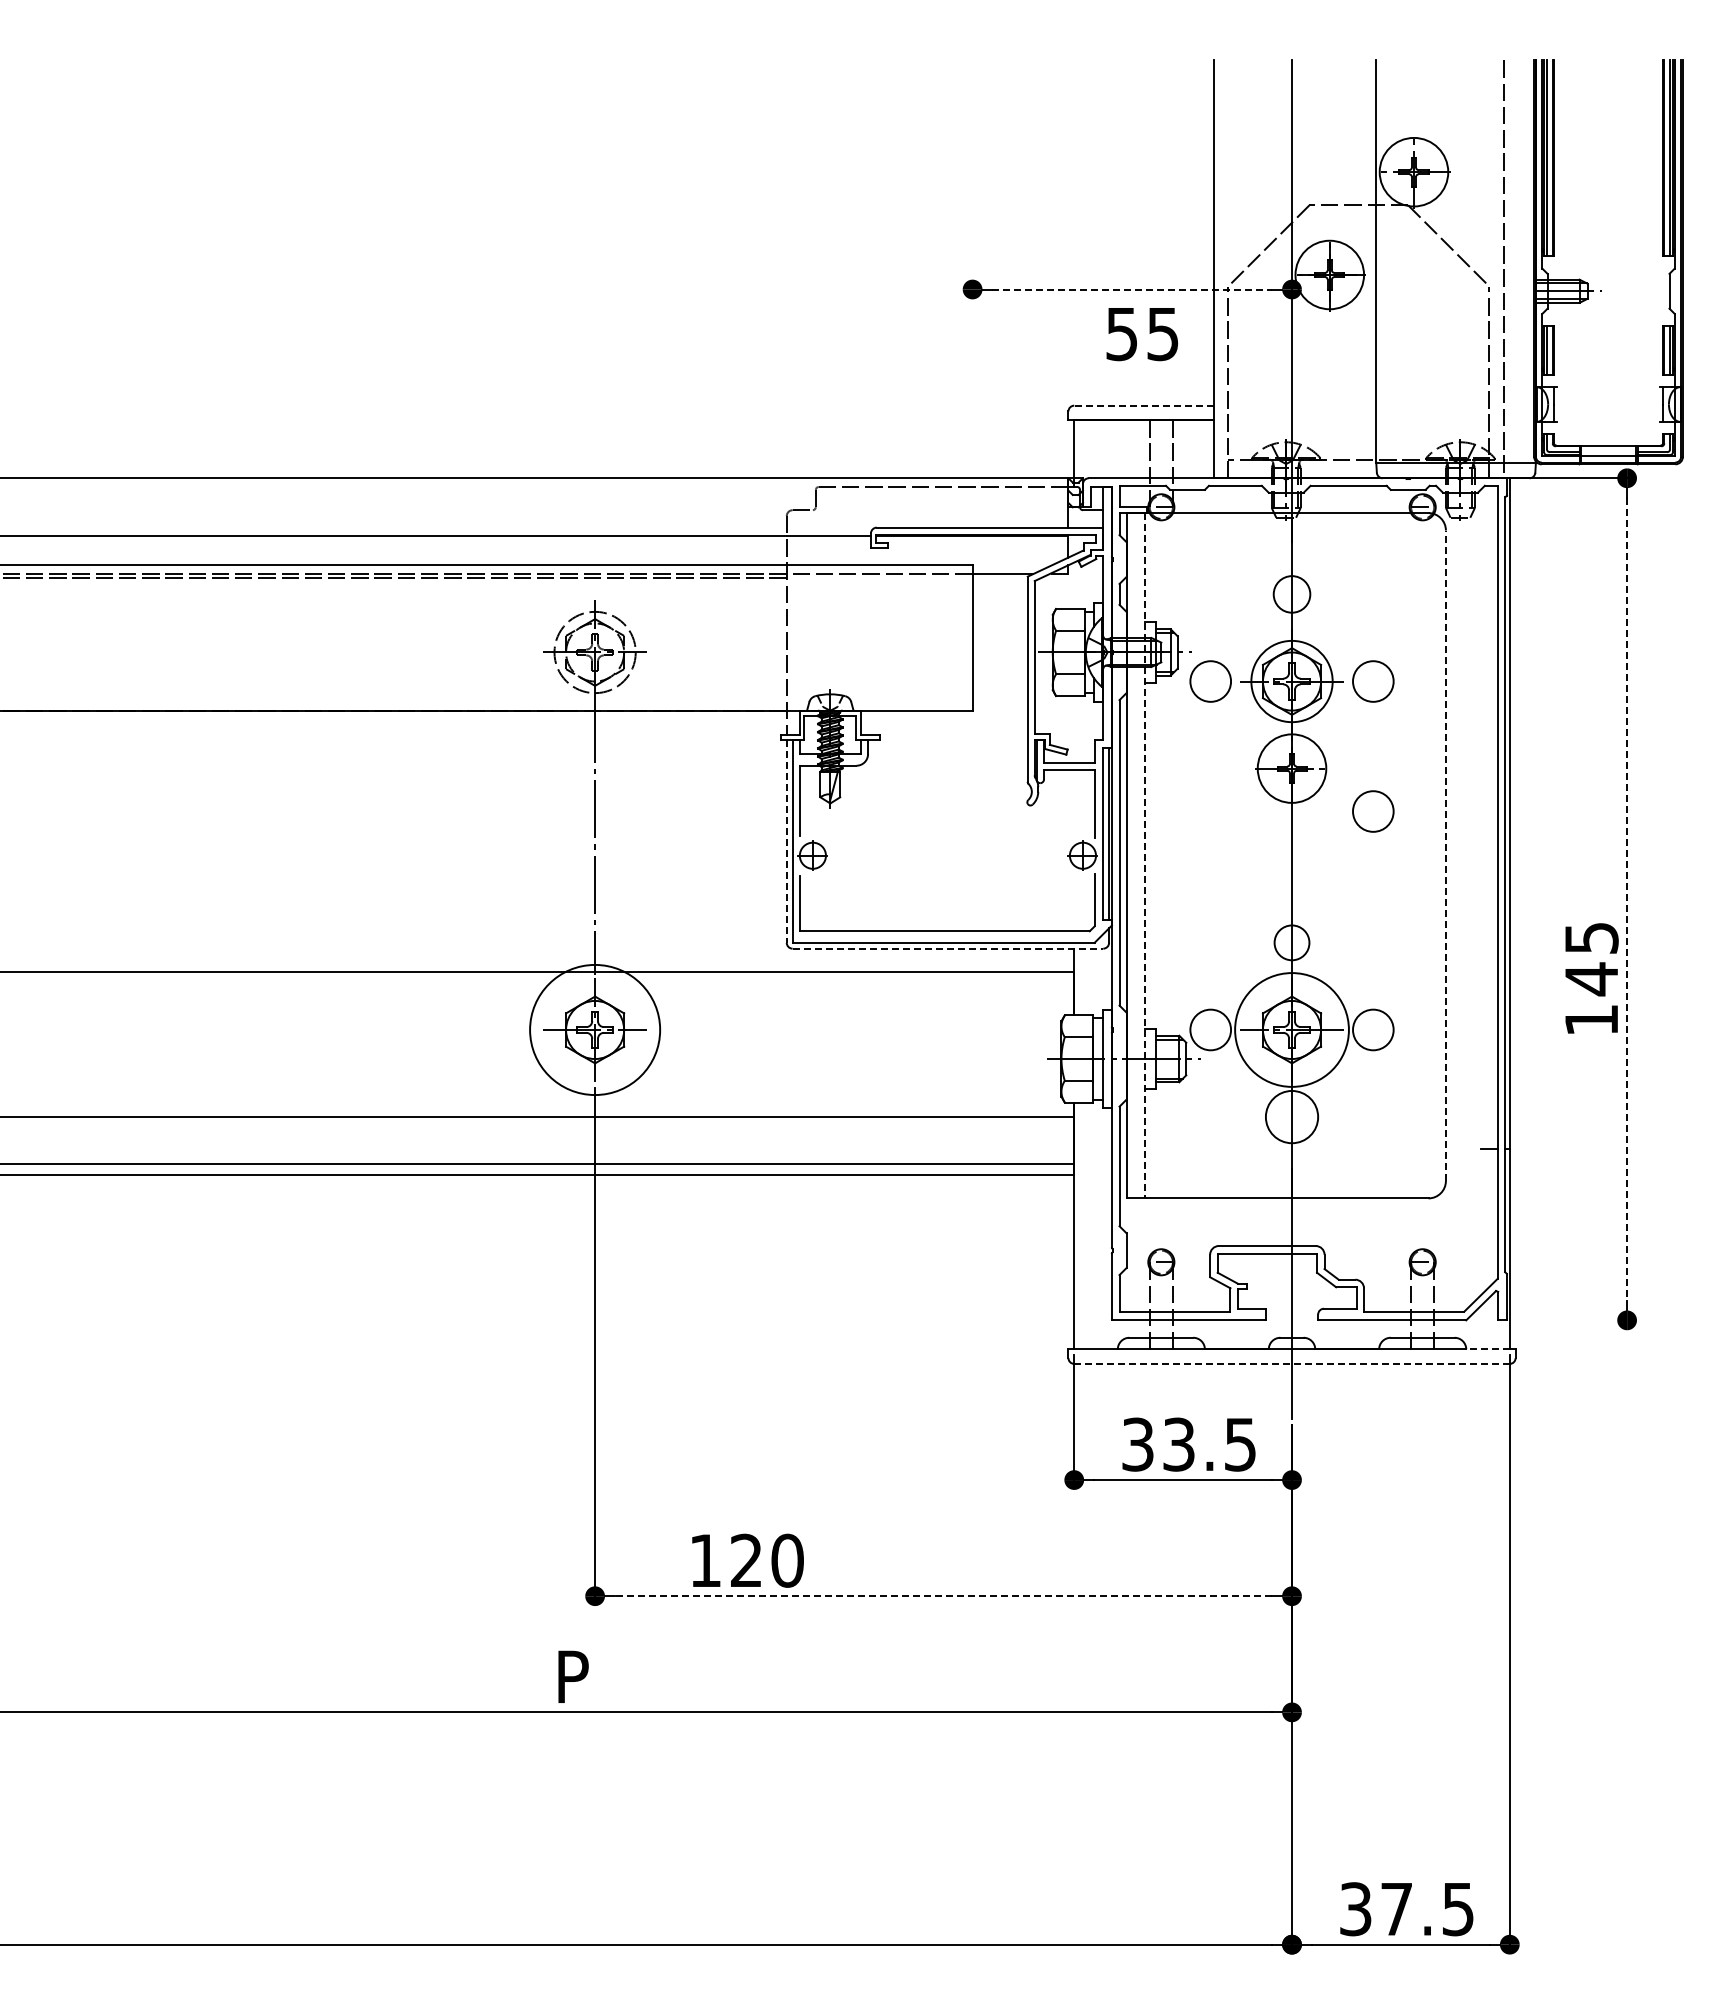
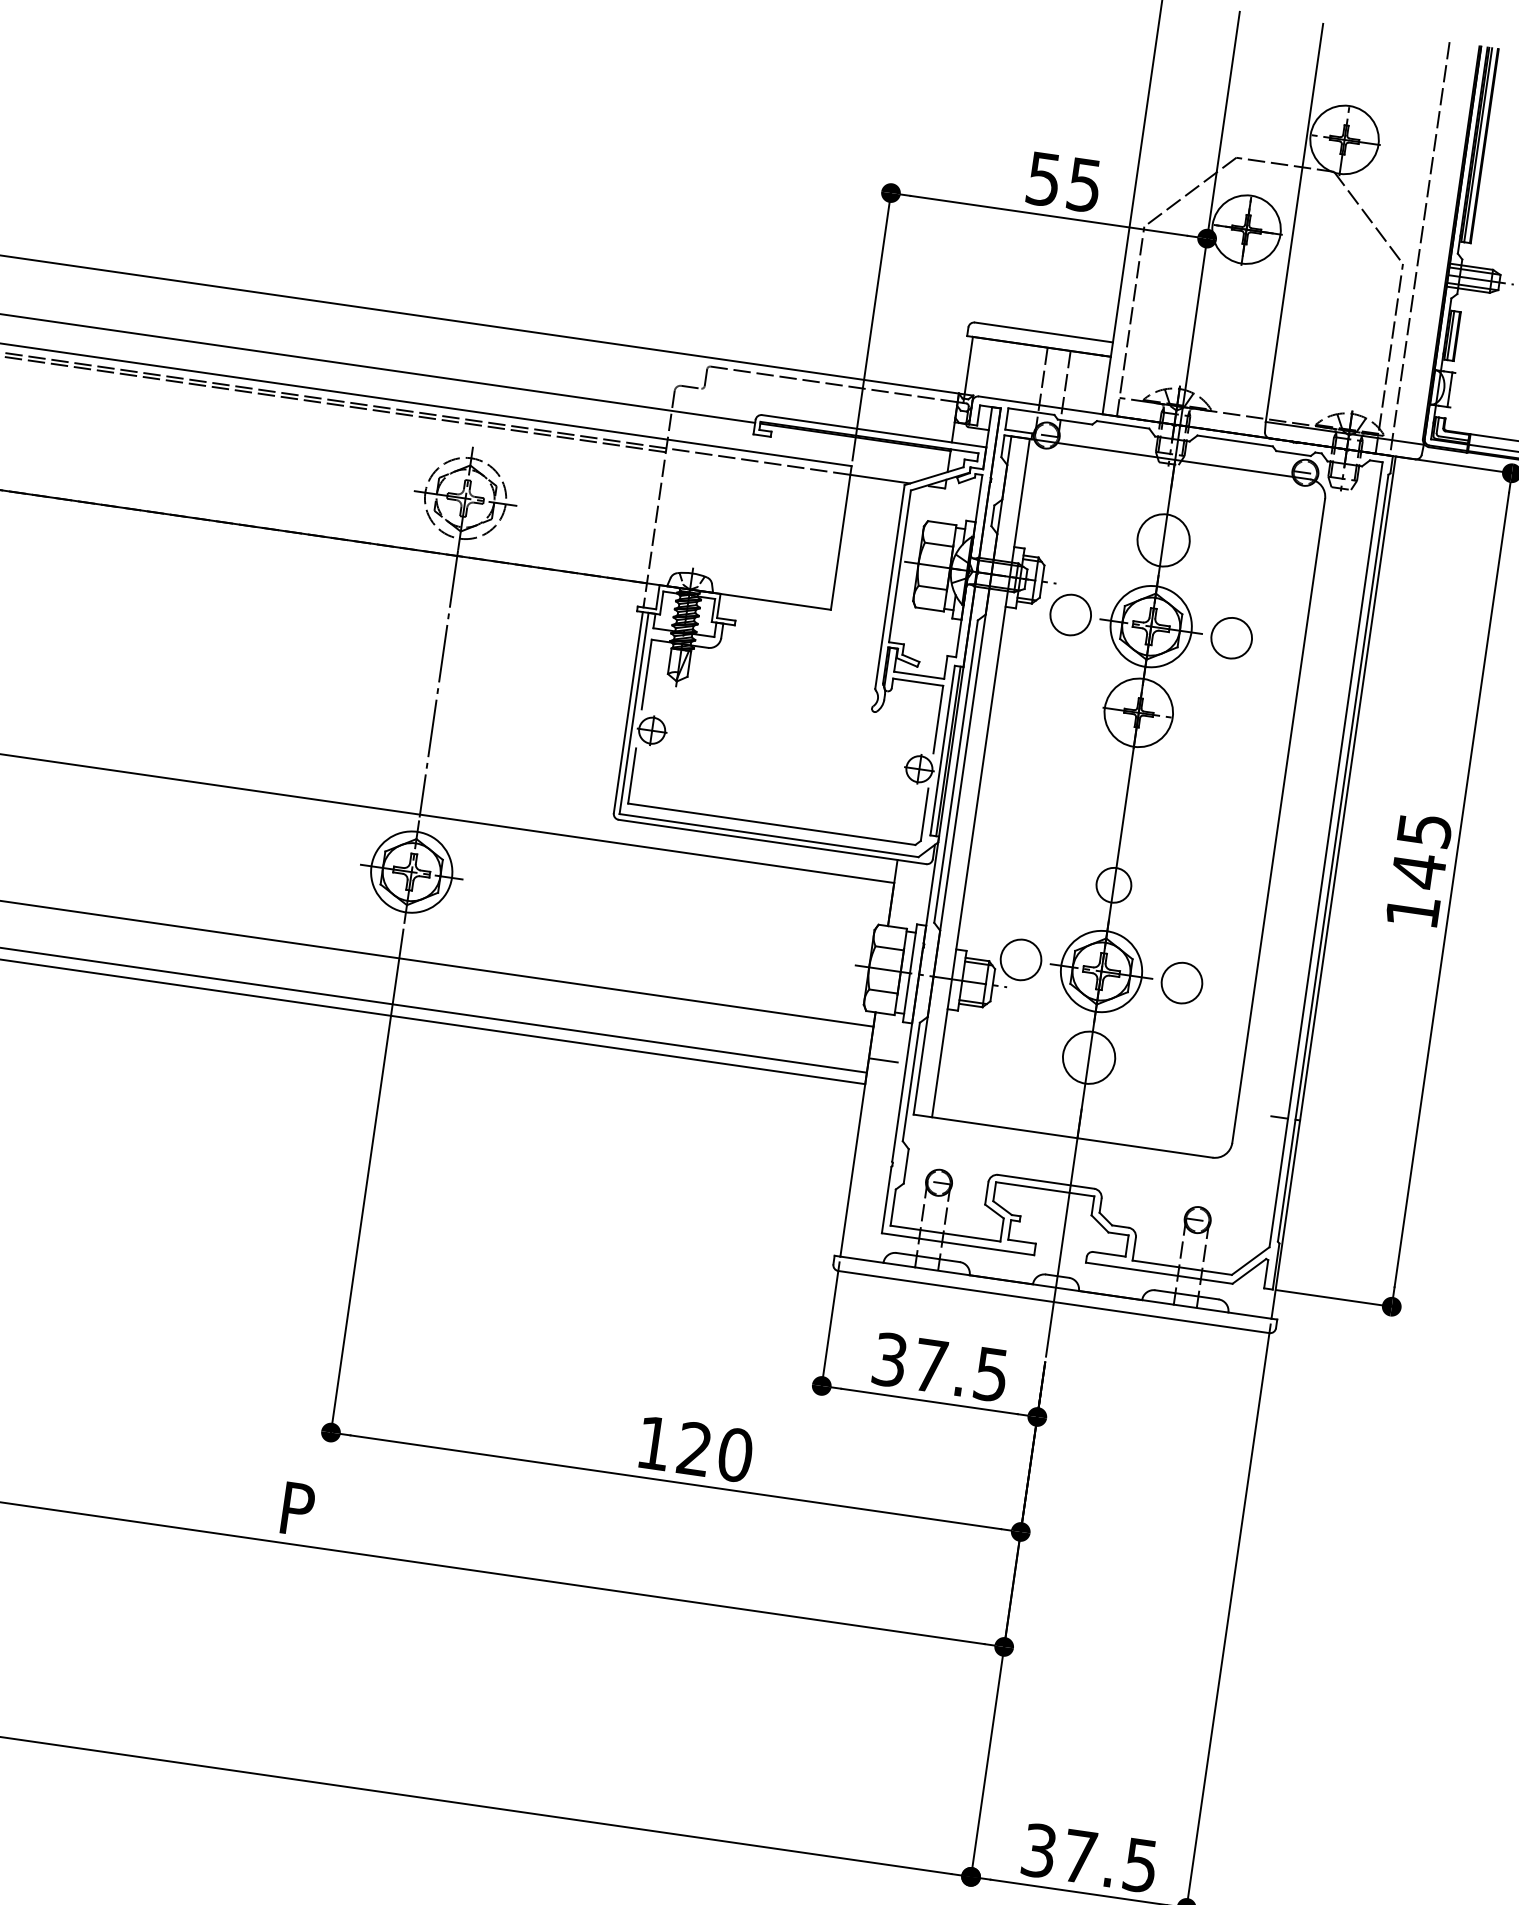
line: (1132, 289) -> (1049, 215), dashed -> solid
text: (1141, 334) -> (1063, 182), moved
line: (1143, 405) -> (1043, 332), dashed -> solid
line: (972, 421) -> (872, 323), added
circle: (1291, 594) -> (1163, 540), size x1.43
circle: (1373, 811) -> (1213, 766), removed
line: (786, 841) -> (628, 712), dashed -> solid
line: (1145, 855) -> (981, 777), dashed -> solid
line: (1445, 855) -> (1278, 820), dashed -> solid
line: (1627, 899) -> (1452, 890), dashed -> solid
line: (948, 948) -> (773, 841), dashed -> solid
text: (1591, 978) -> (1418, 870), moved
circle: (594, 1029) -> (411, 871), size x0.62
circle: (1291, 1029) -> (1101, 970), size x0.71
line: (1088, 1149) -> (883, 1060), added
line: (1571, 1320) -> (1336, 1298), added
line: (1488, 1349) -> (1250, 1315), dashed -> solid
line: (1292, 1363) -> (1054, 1301), dashed -> solid
text: (1178, 1444) -> (930, 1365), 33.5 -> 37.5
text: (747, 1560) -> (695, 1449), moved
line: (943, 1596) -> (675, 1482), dashed -> solid

